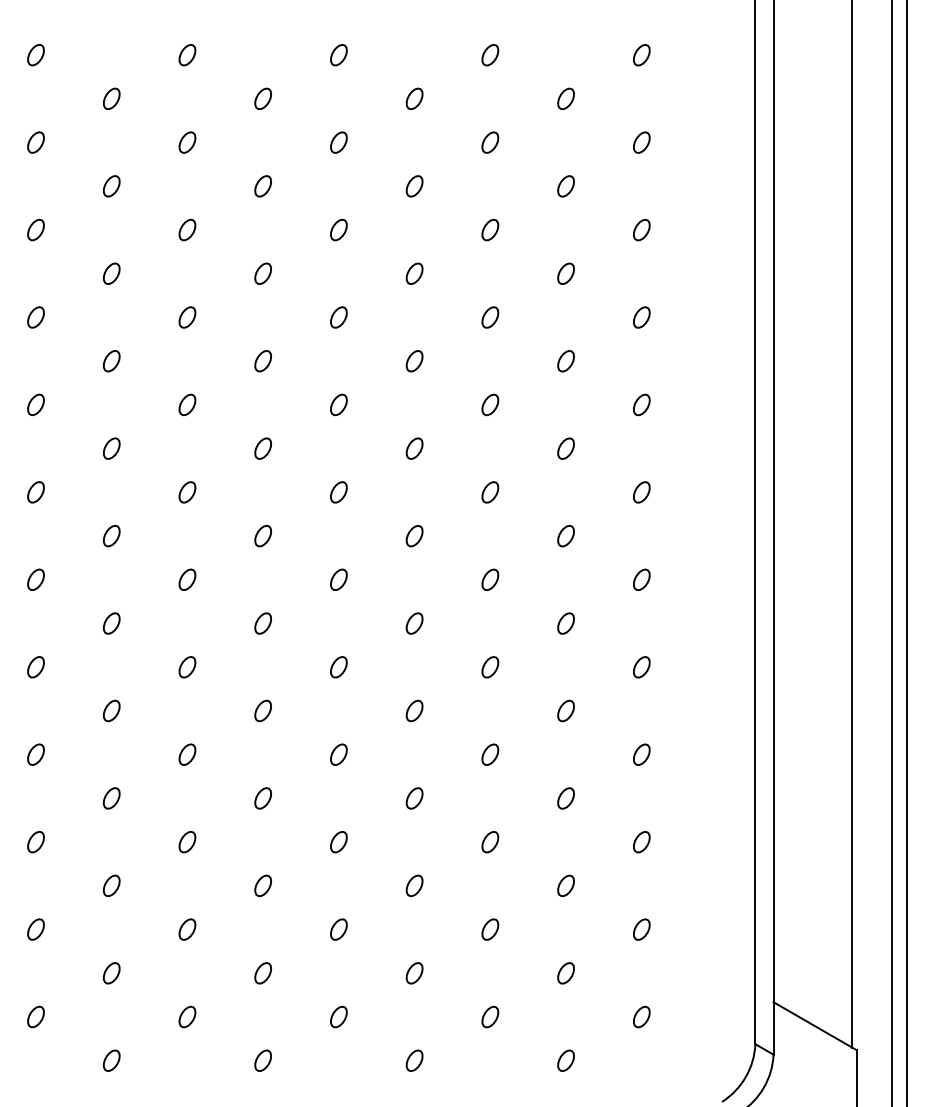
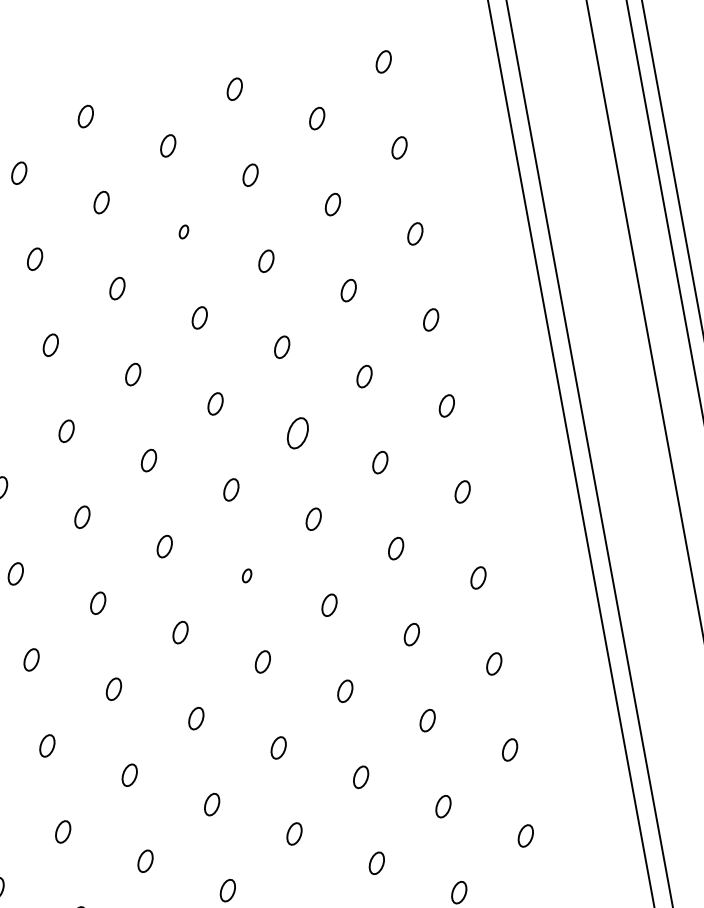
part: (414, 186) -> (183, 232), size x0.6
part: (490, 404) -> (298, 432), size x1.4
part: (414, 535) -> (246, 575), size x0.6

